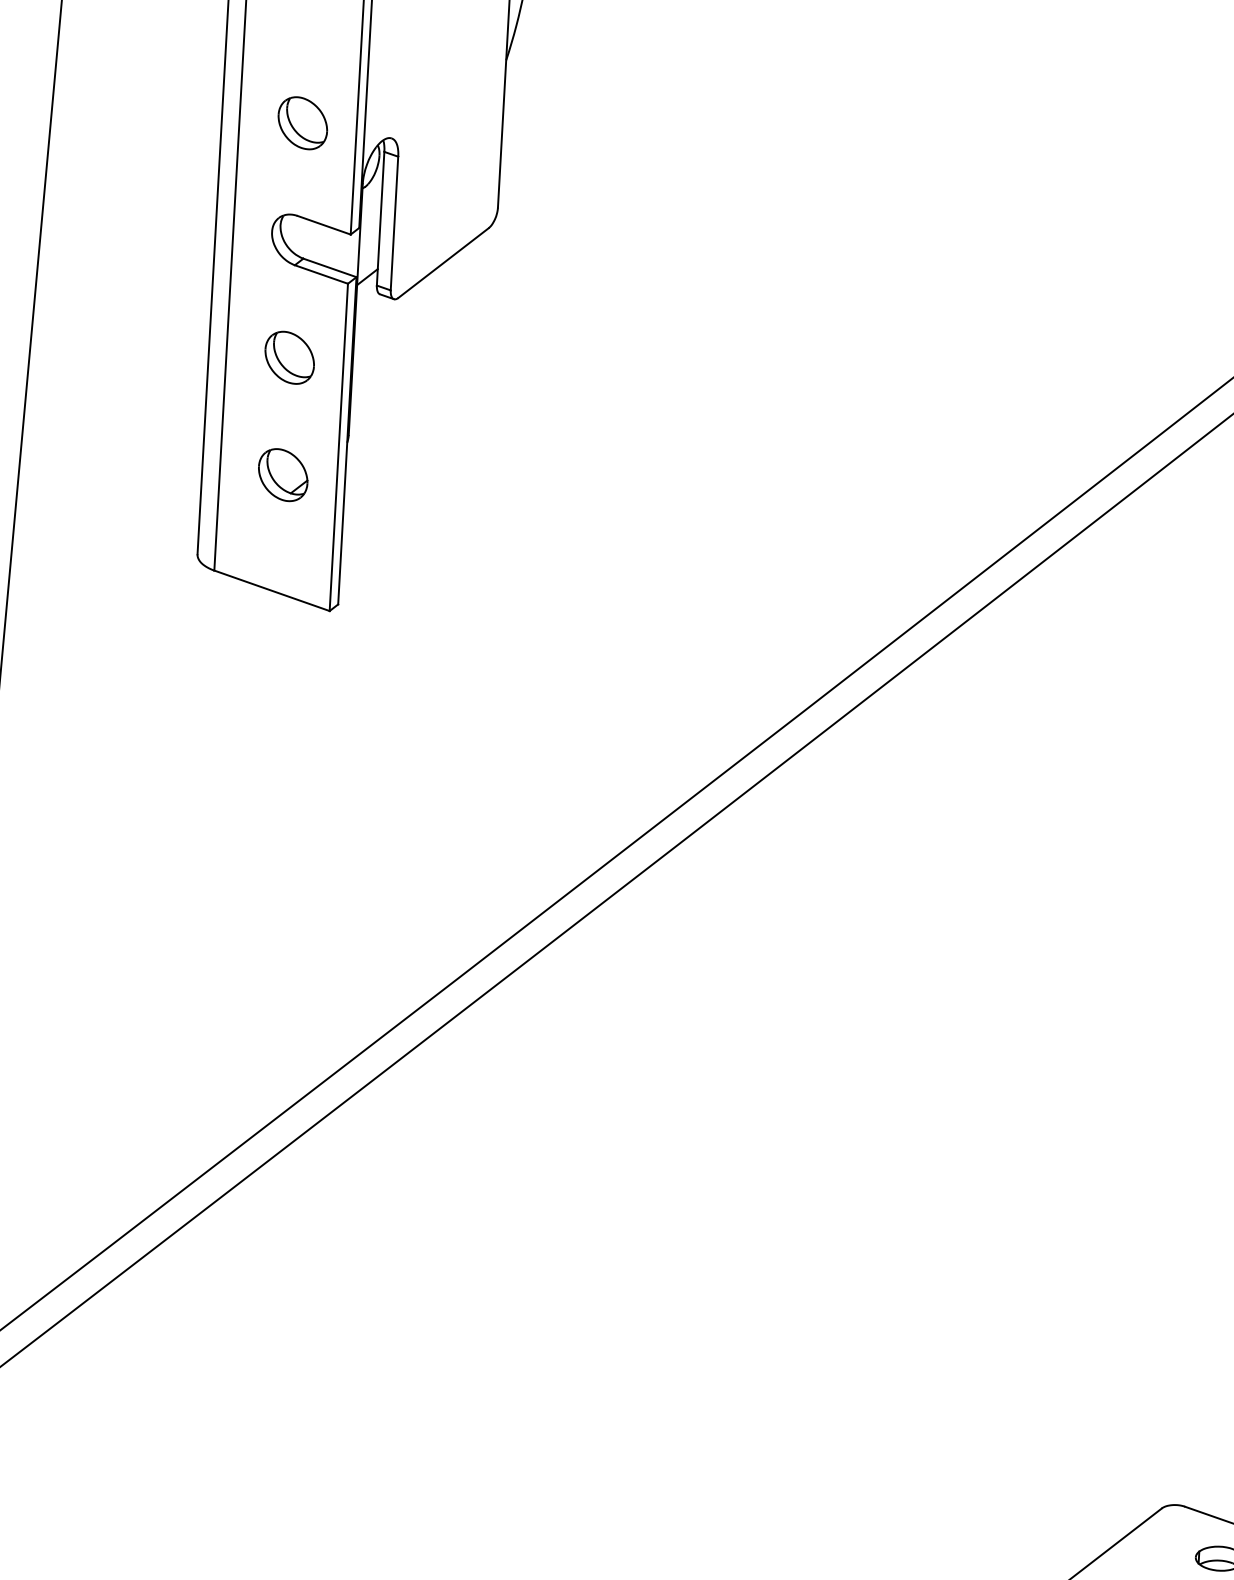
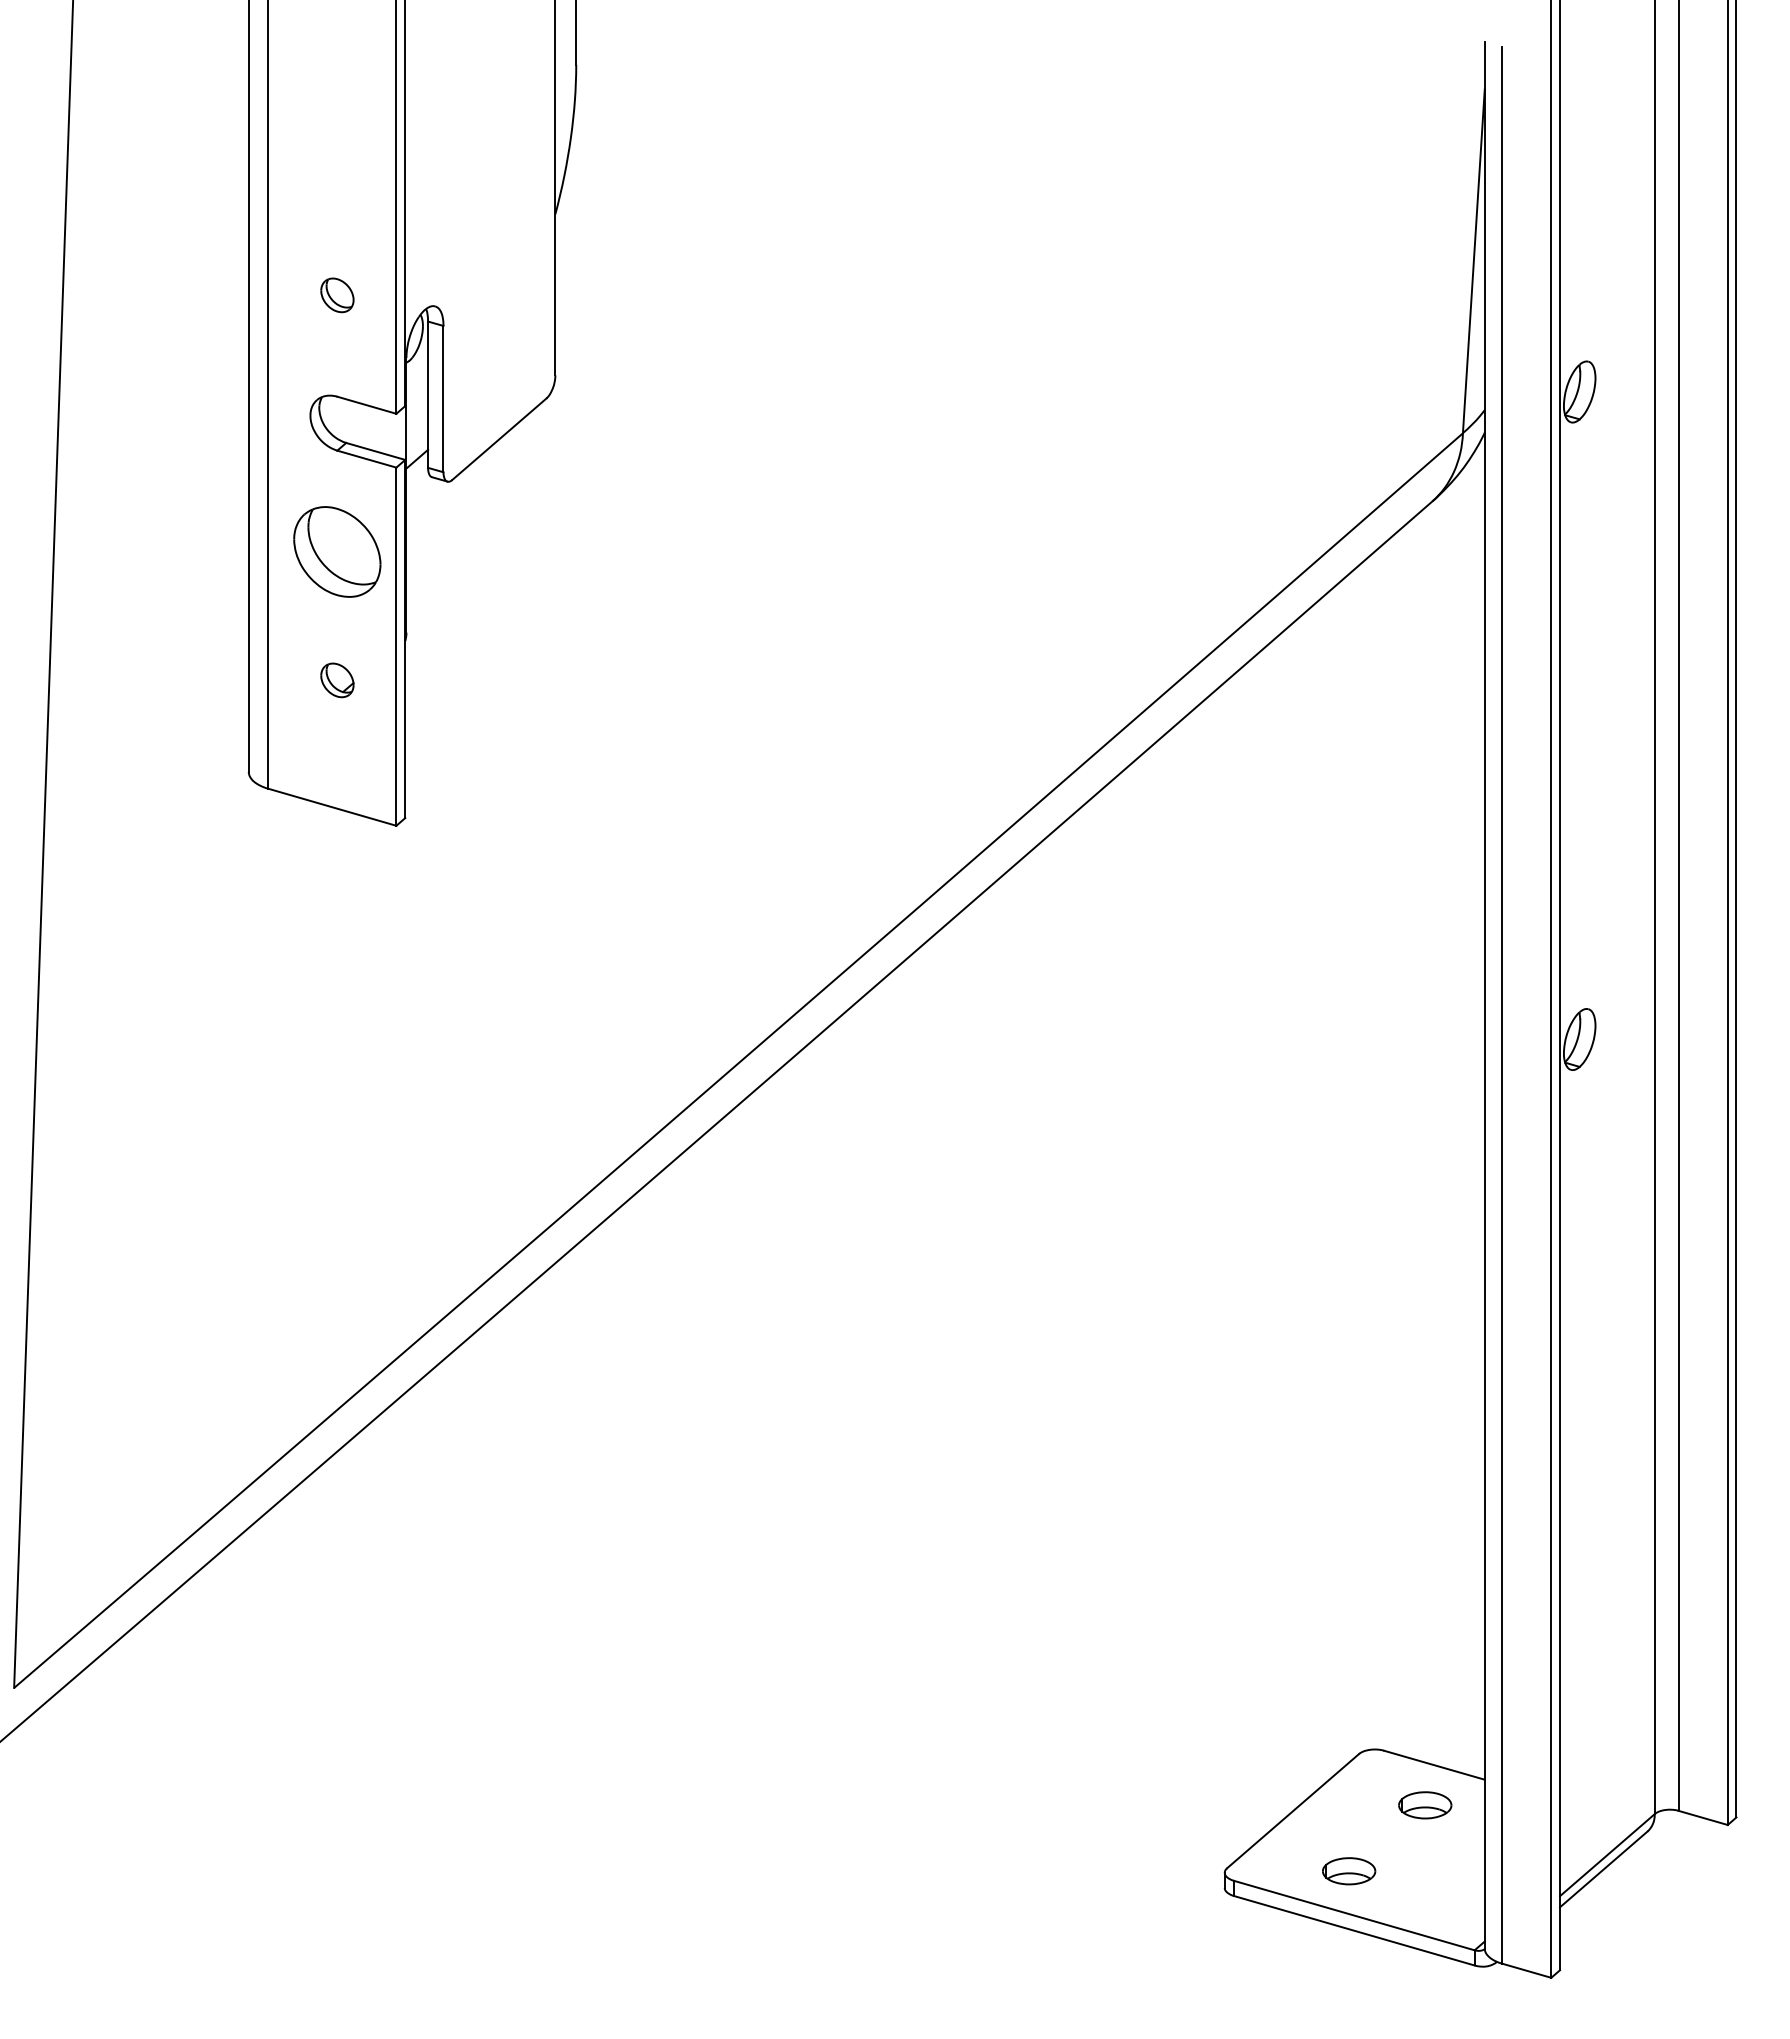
part: (302, 123) -> (337, 295), size x0.6
part: (289, 357) -> (337, 551), size x1.6
part: (283, 475) -> (337, 680), size x0.6

